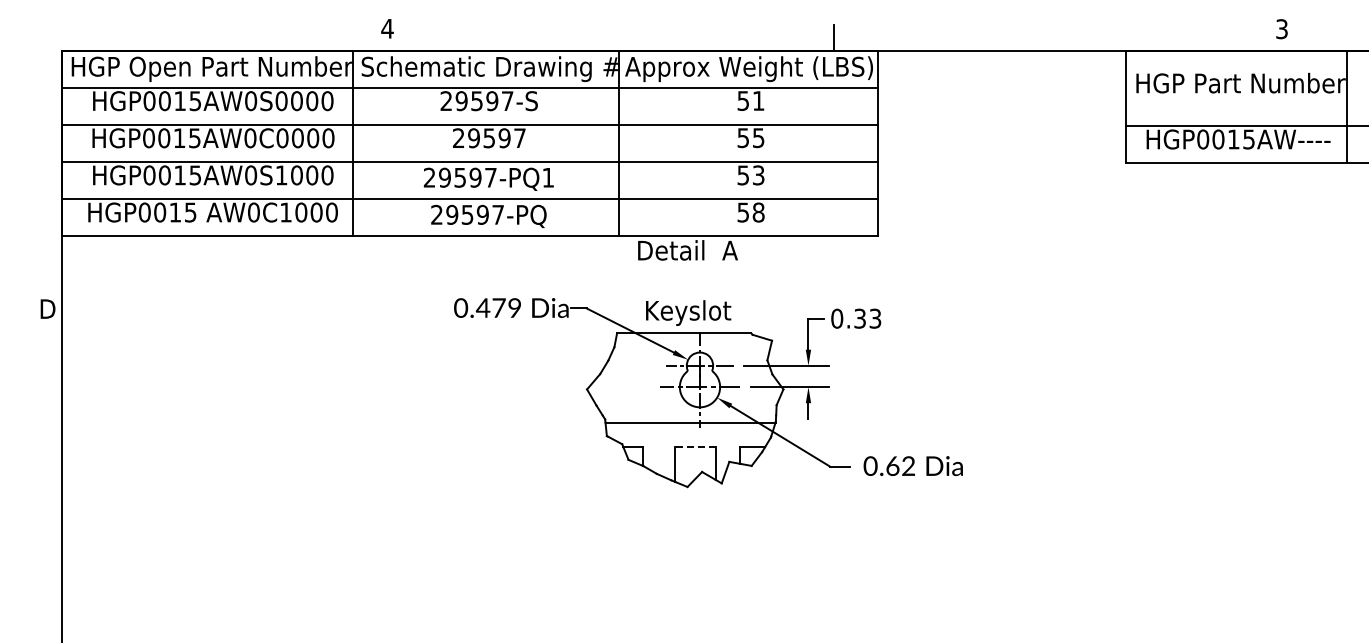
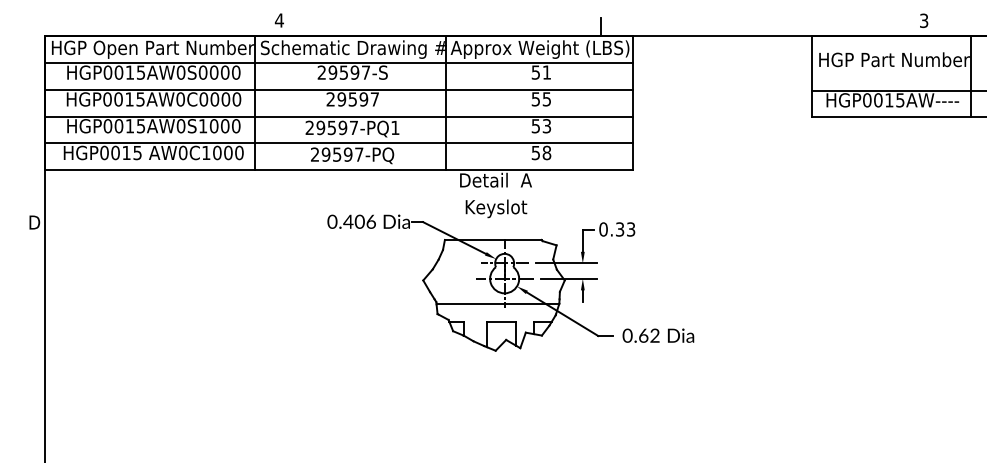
text: (506, 307) -> (365, 221), 0.479 -> 0.406
text: (688, 312) -> (496, 208), moved
line: (695, 447) -> (501, 322), dashed -> solid

